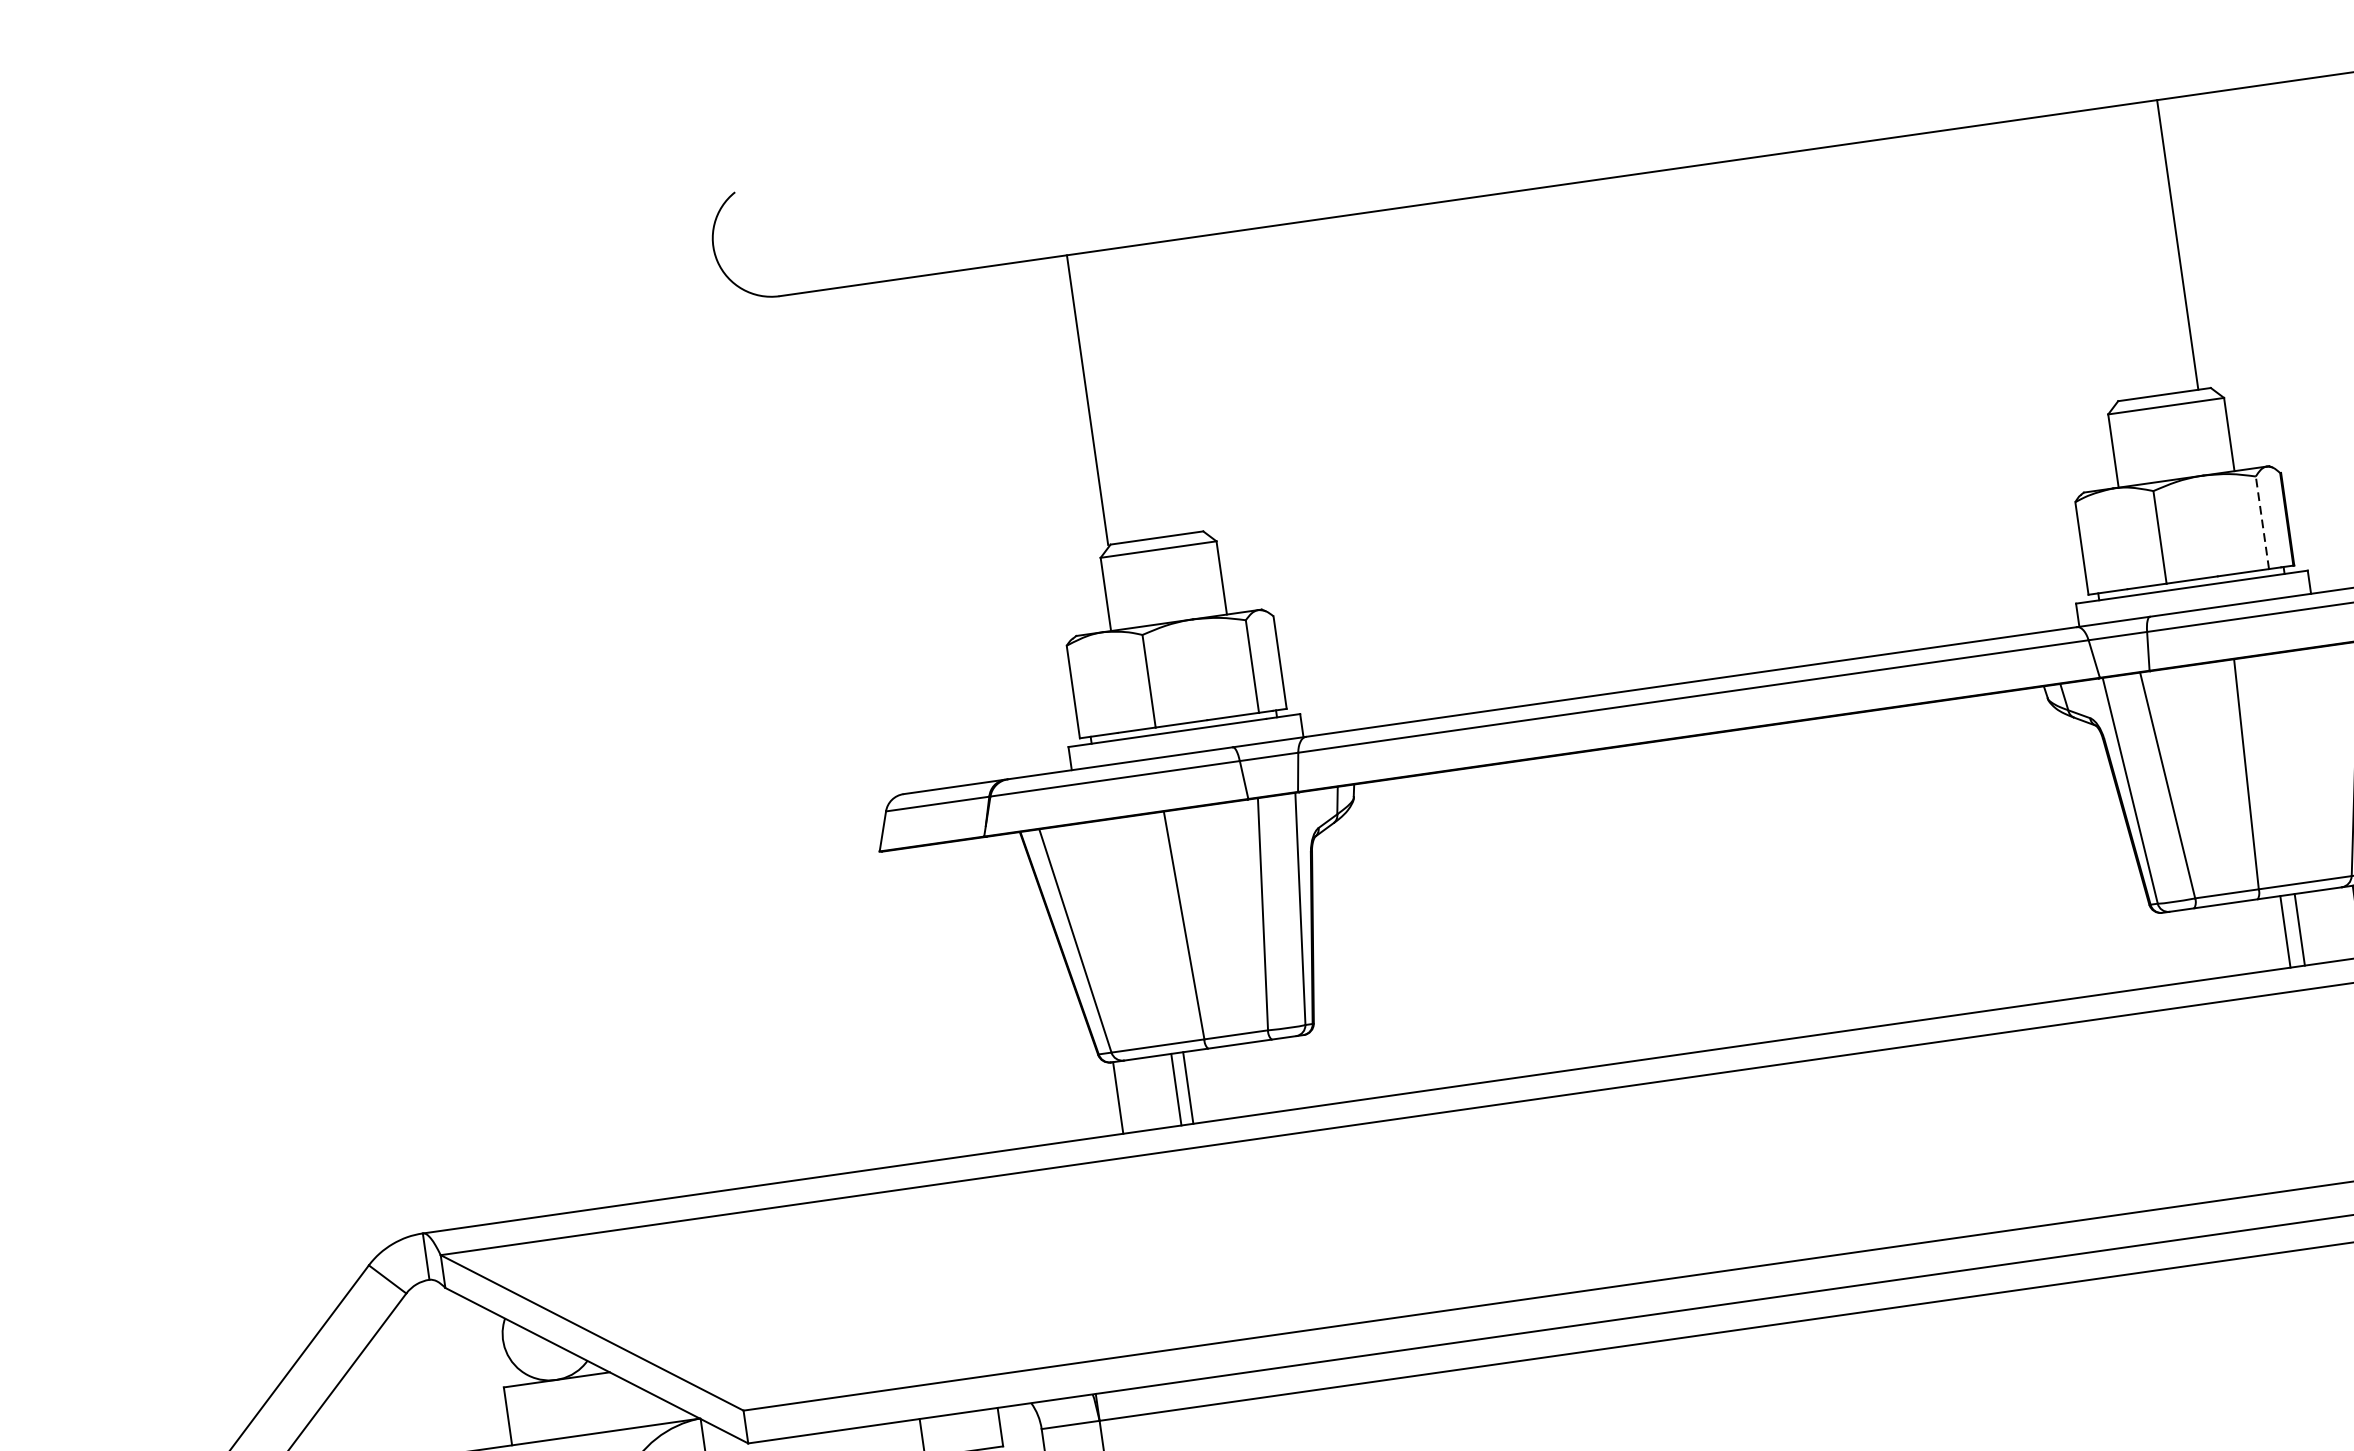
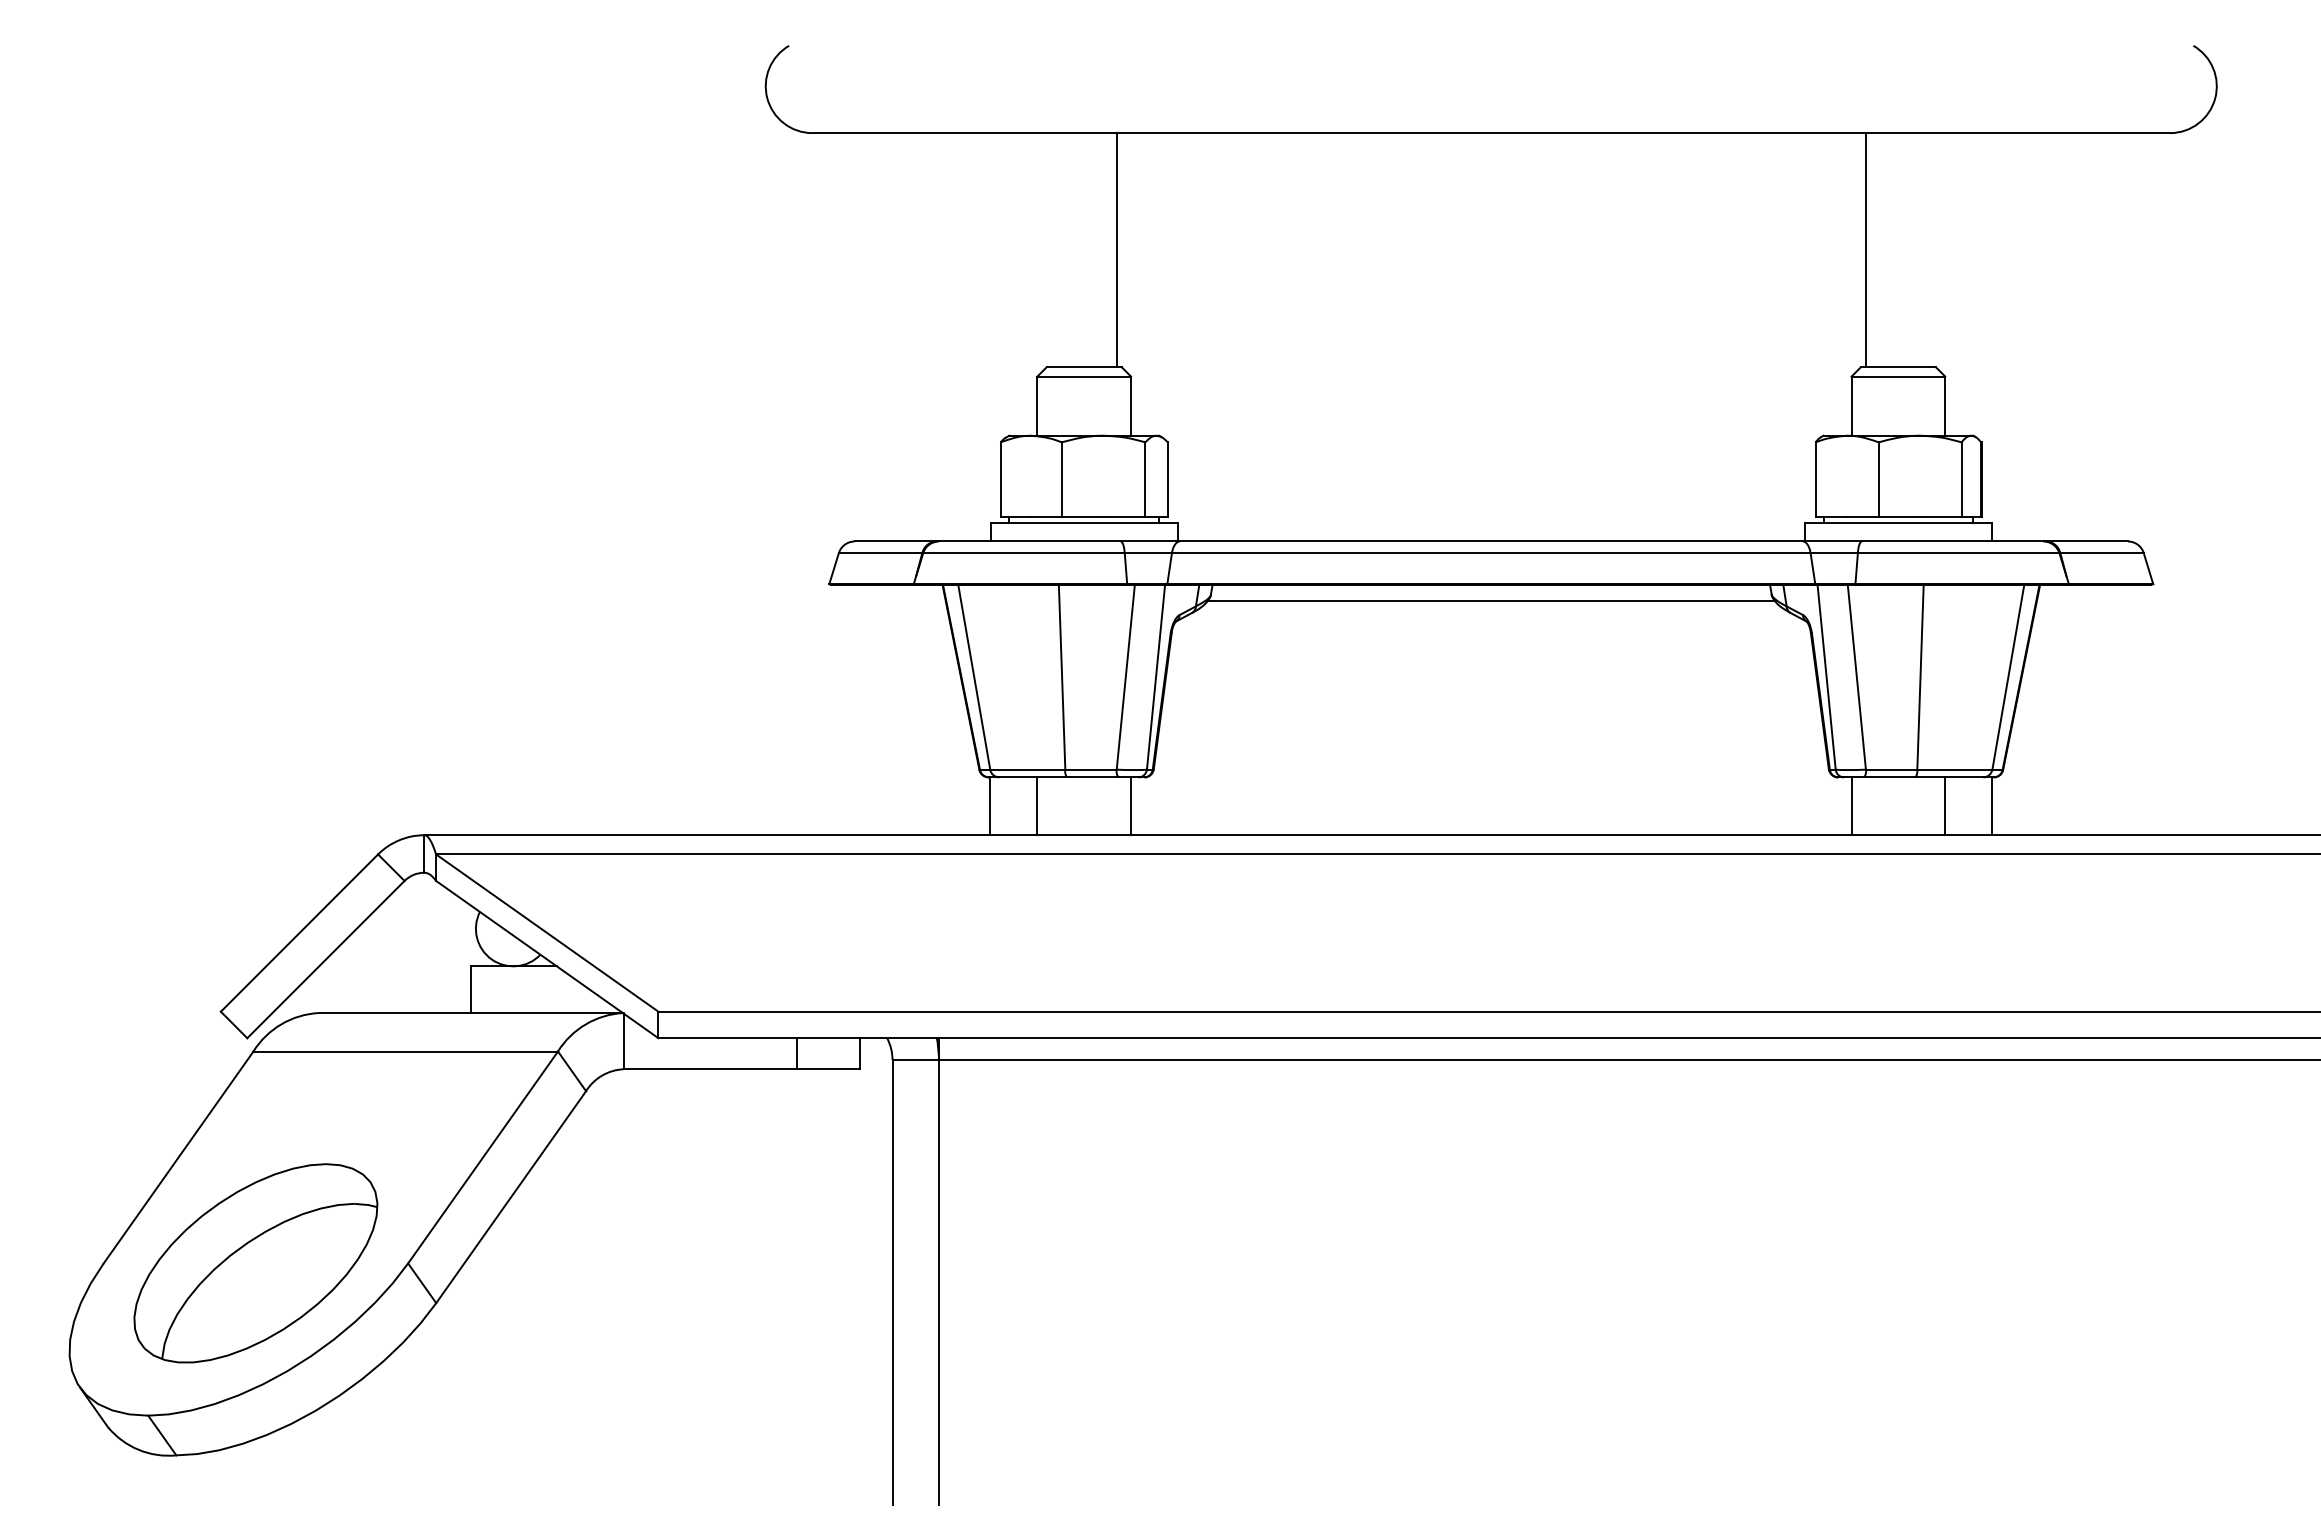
line: (2177, 245) -> (1865, 250), moved
line: (1087, 400) -> (1116, 250), moved
line: (2262, 522) -> (1961, 479), dashed -> solid
line: (1700, 756) -> (1490, 601), added
line: (2285, 932) -> (1851, 806), moved
line: (1188, 1088) -> (1131, 806), moved

